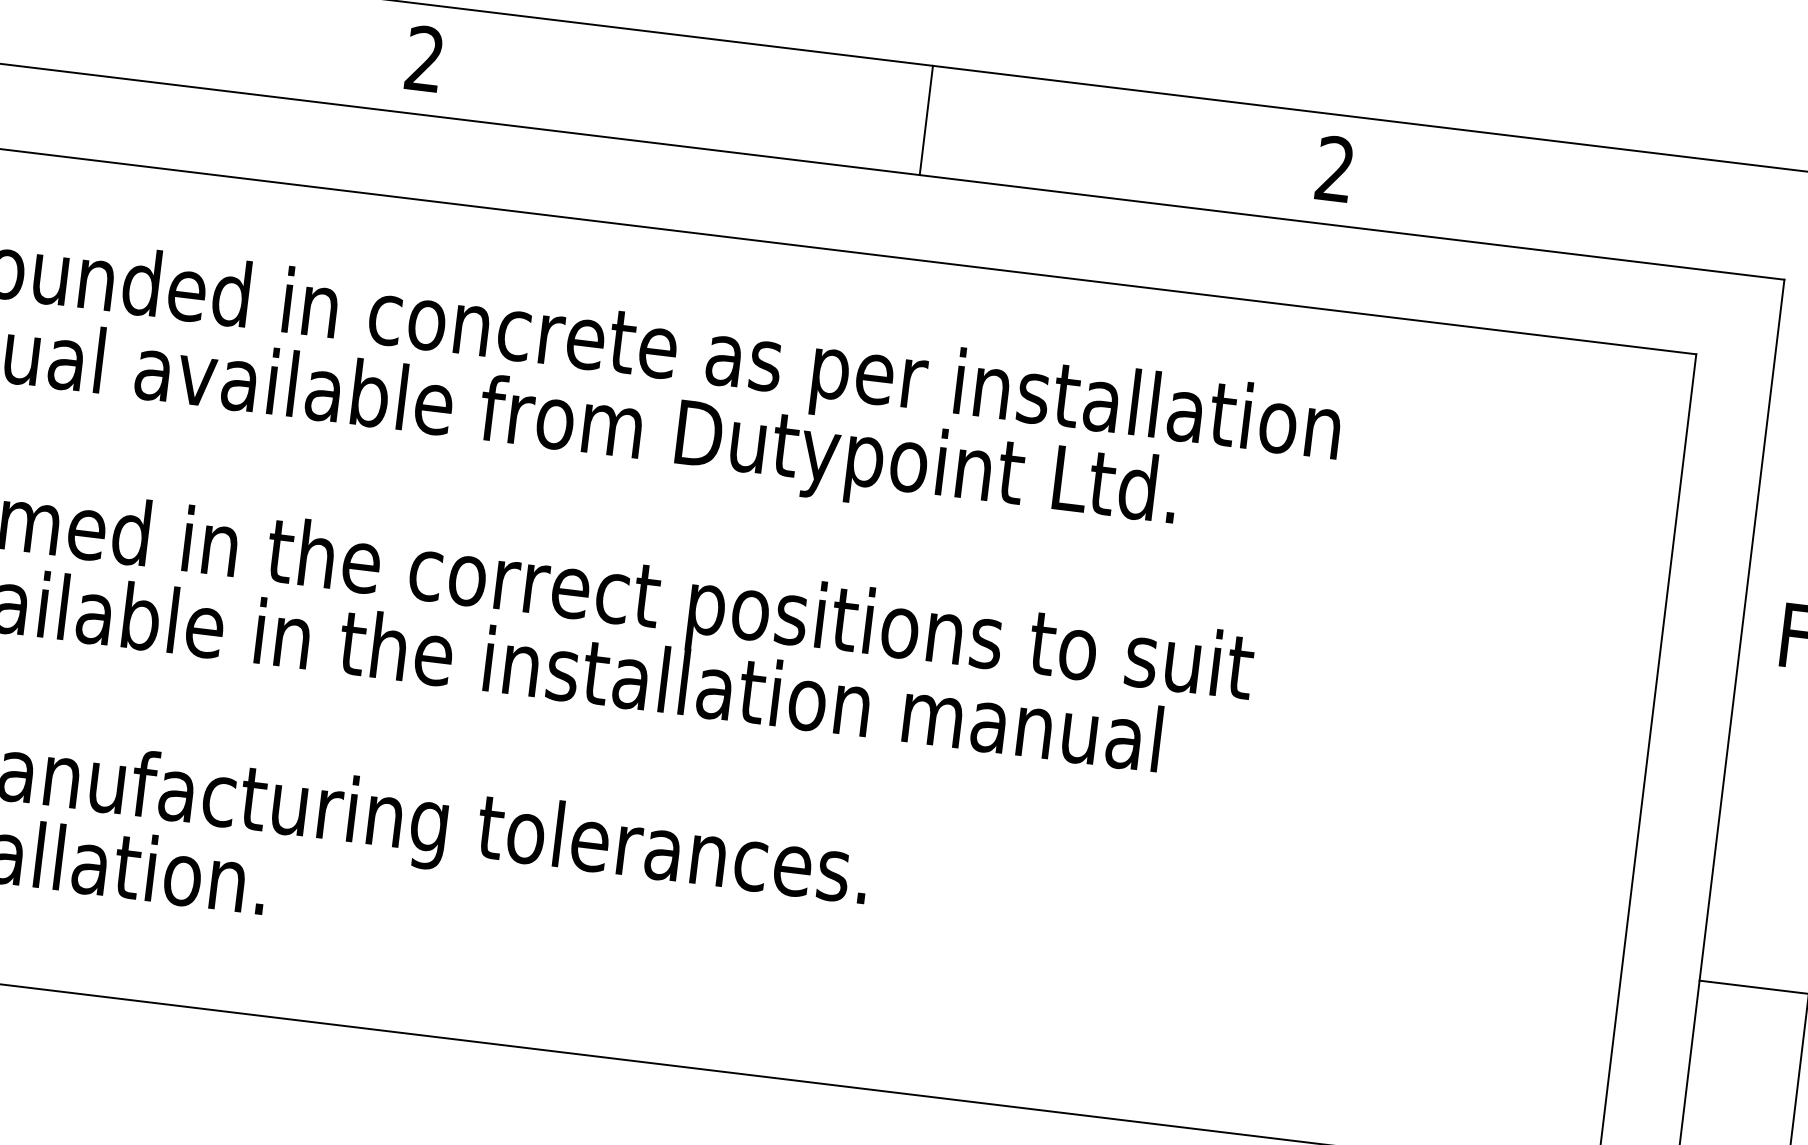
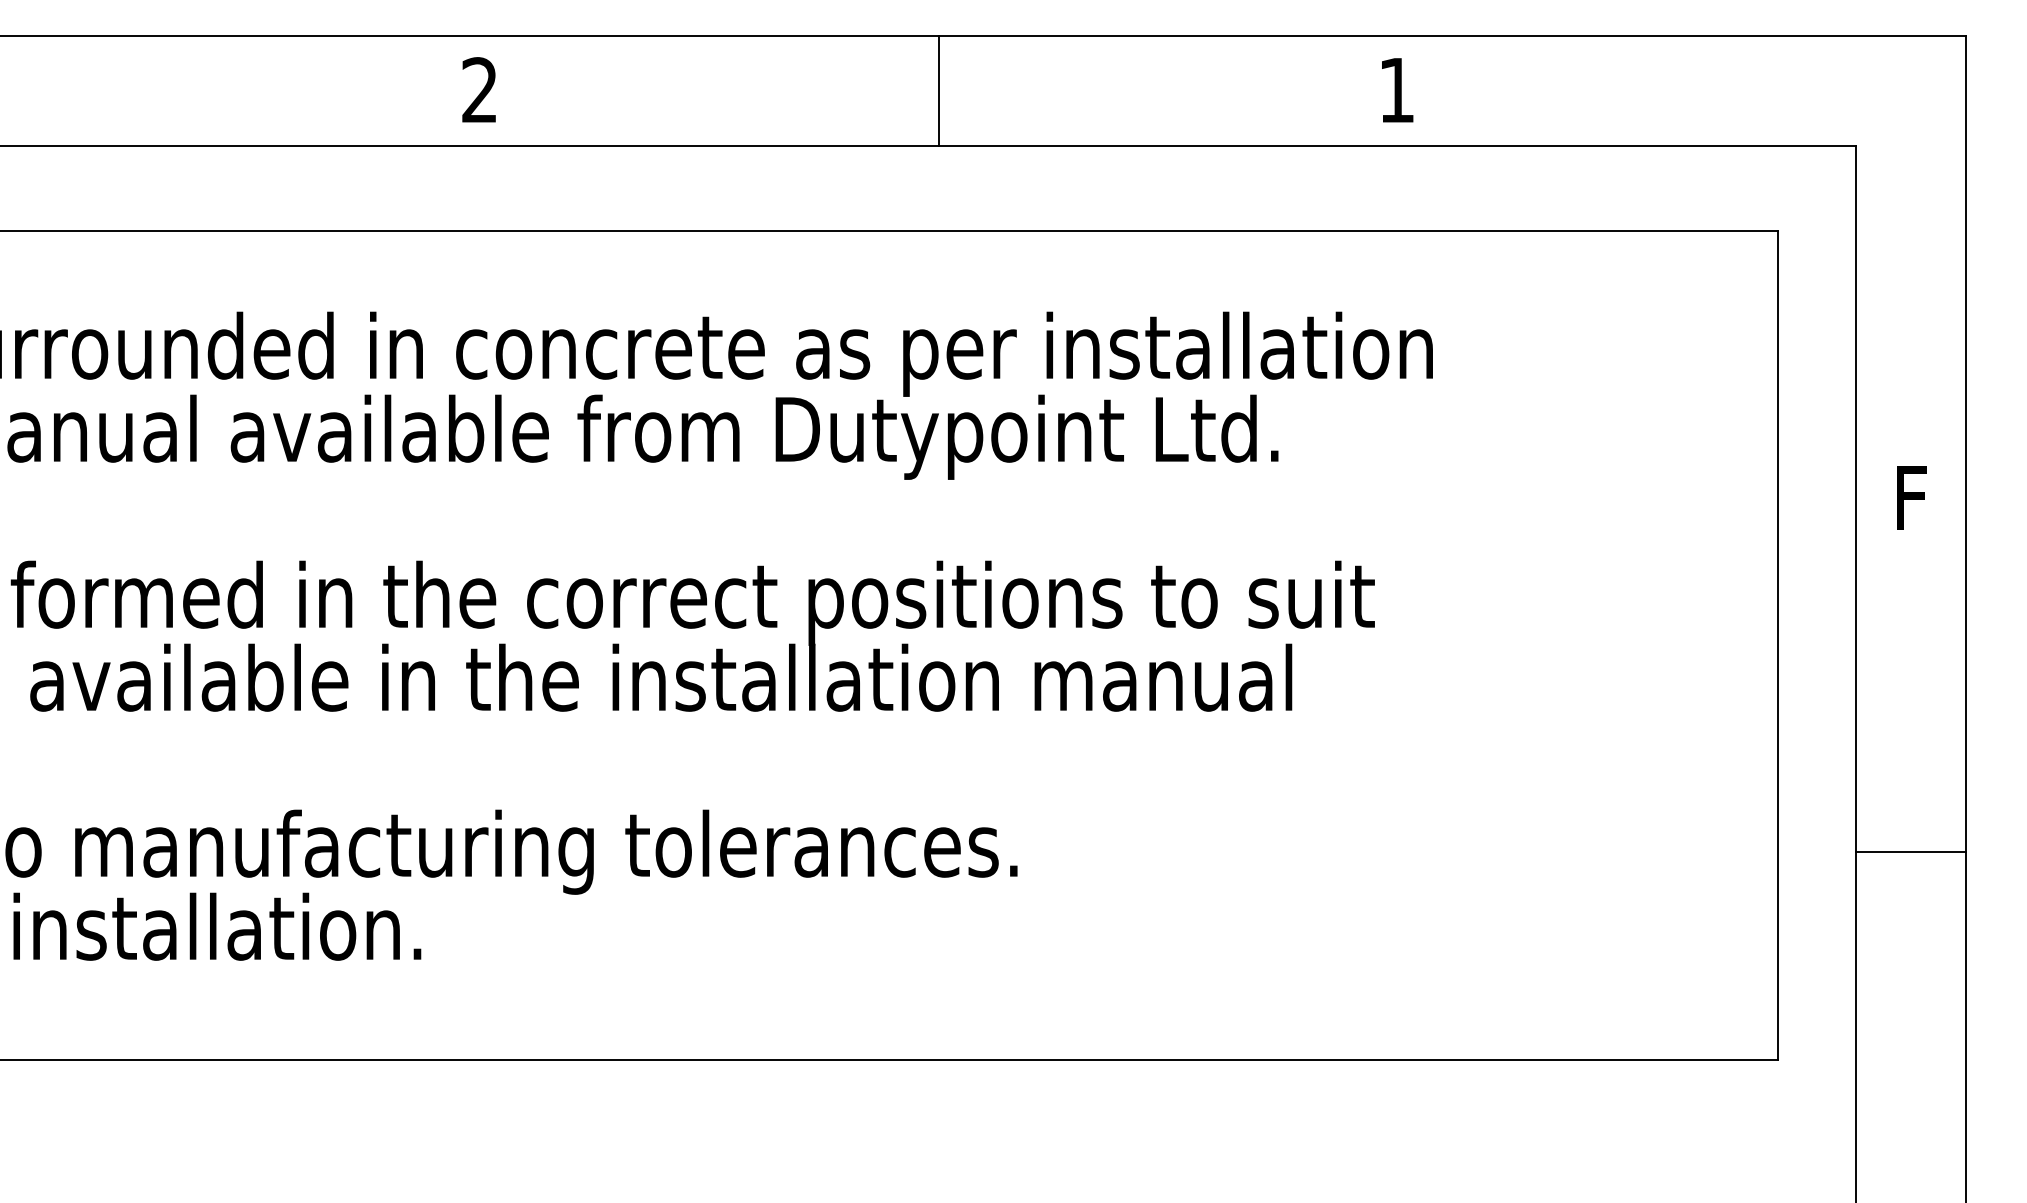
line: (926, 120) -> (939, 90), moved
text: (1334, 168) -> (1396, 89), 2 -> 1

